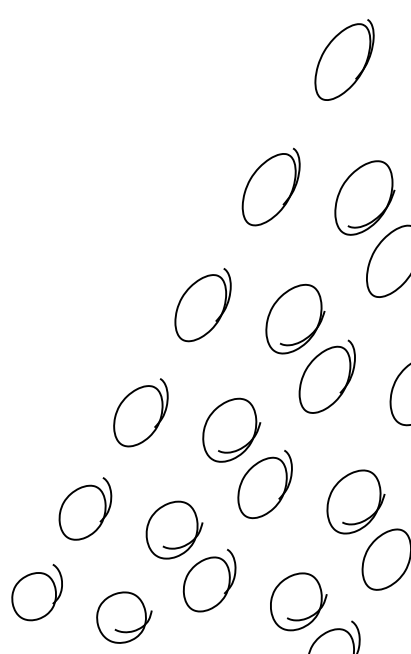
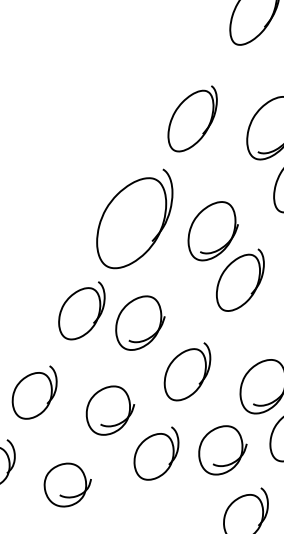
part: (202, 305) -> (134, 219), size x1.6
part: (231, 429) -> (140, 322), moved
part: (209, 580) -> (156, 453), moved
part: (298, 601) -> (222, 450), moved

